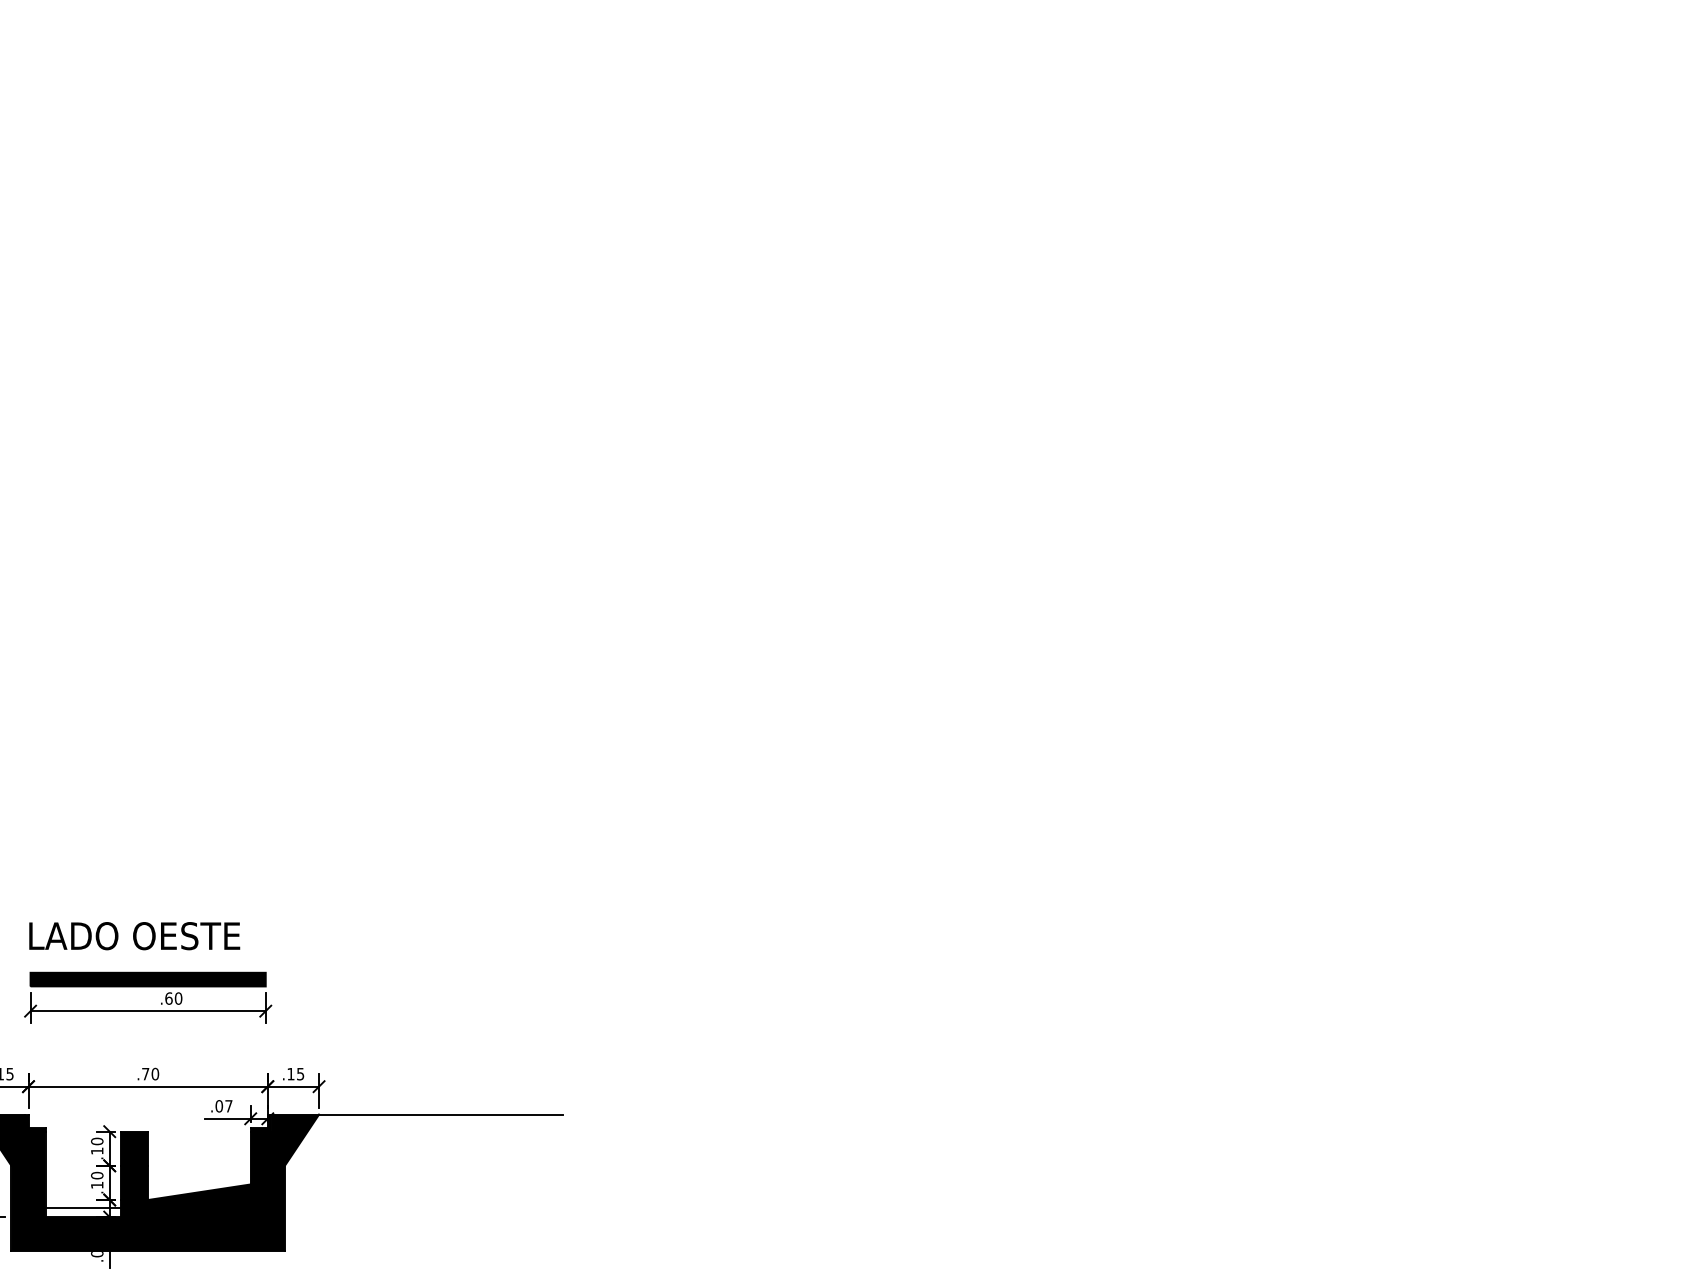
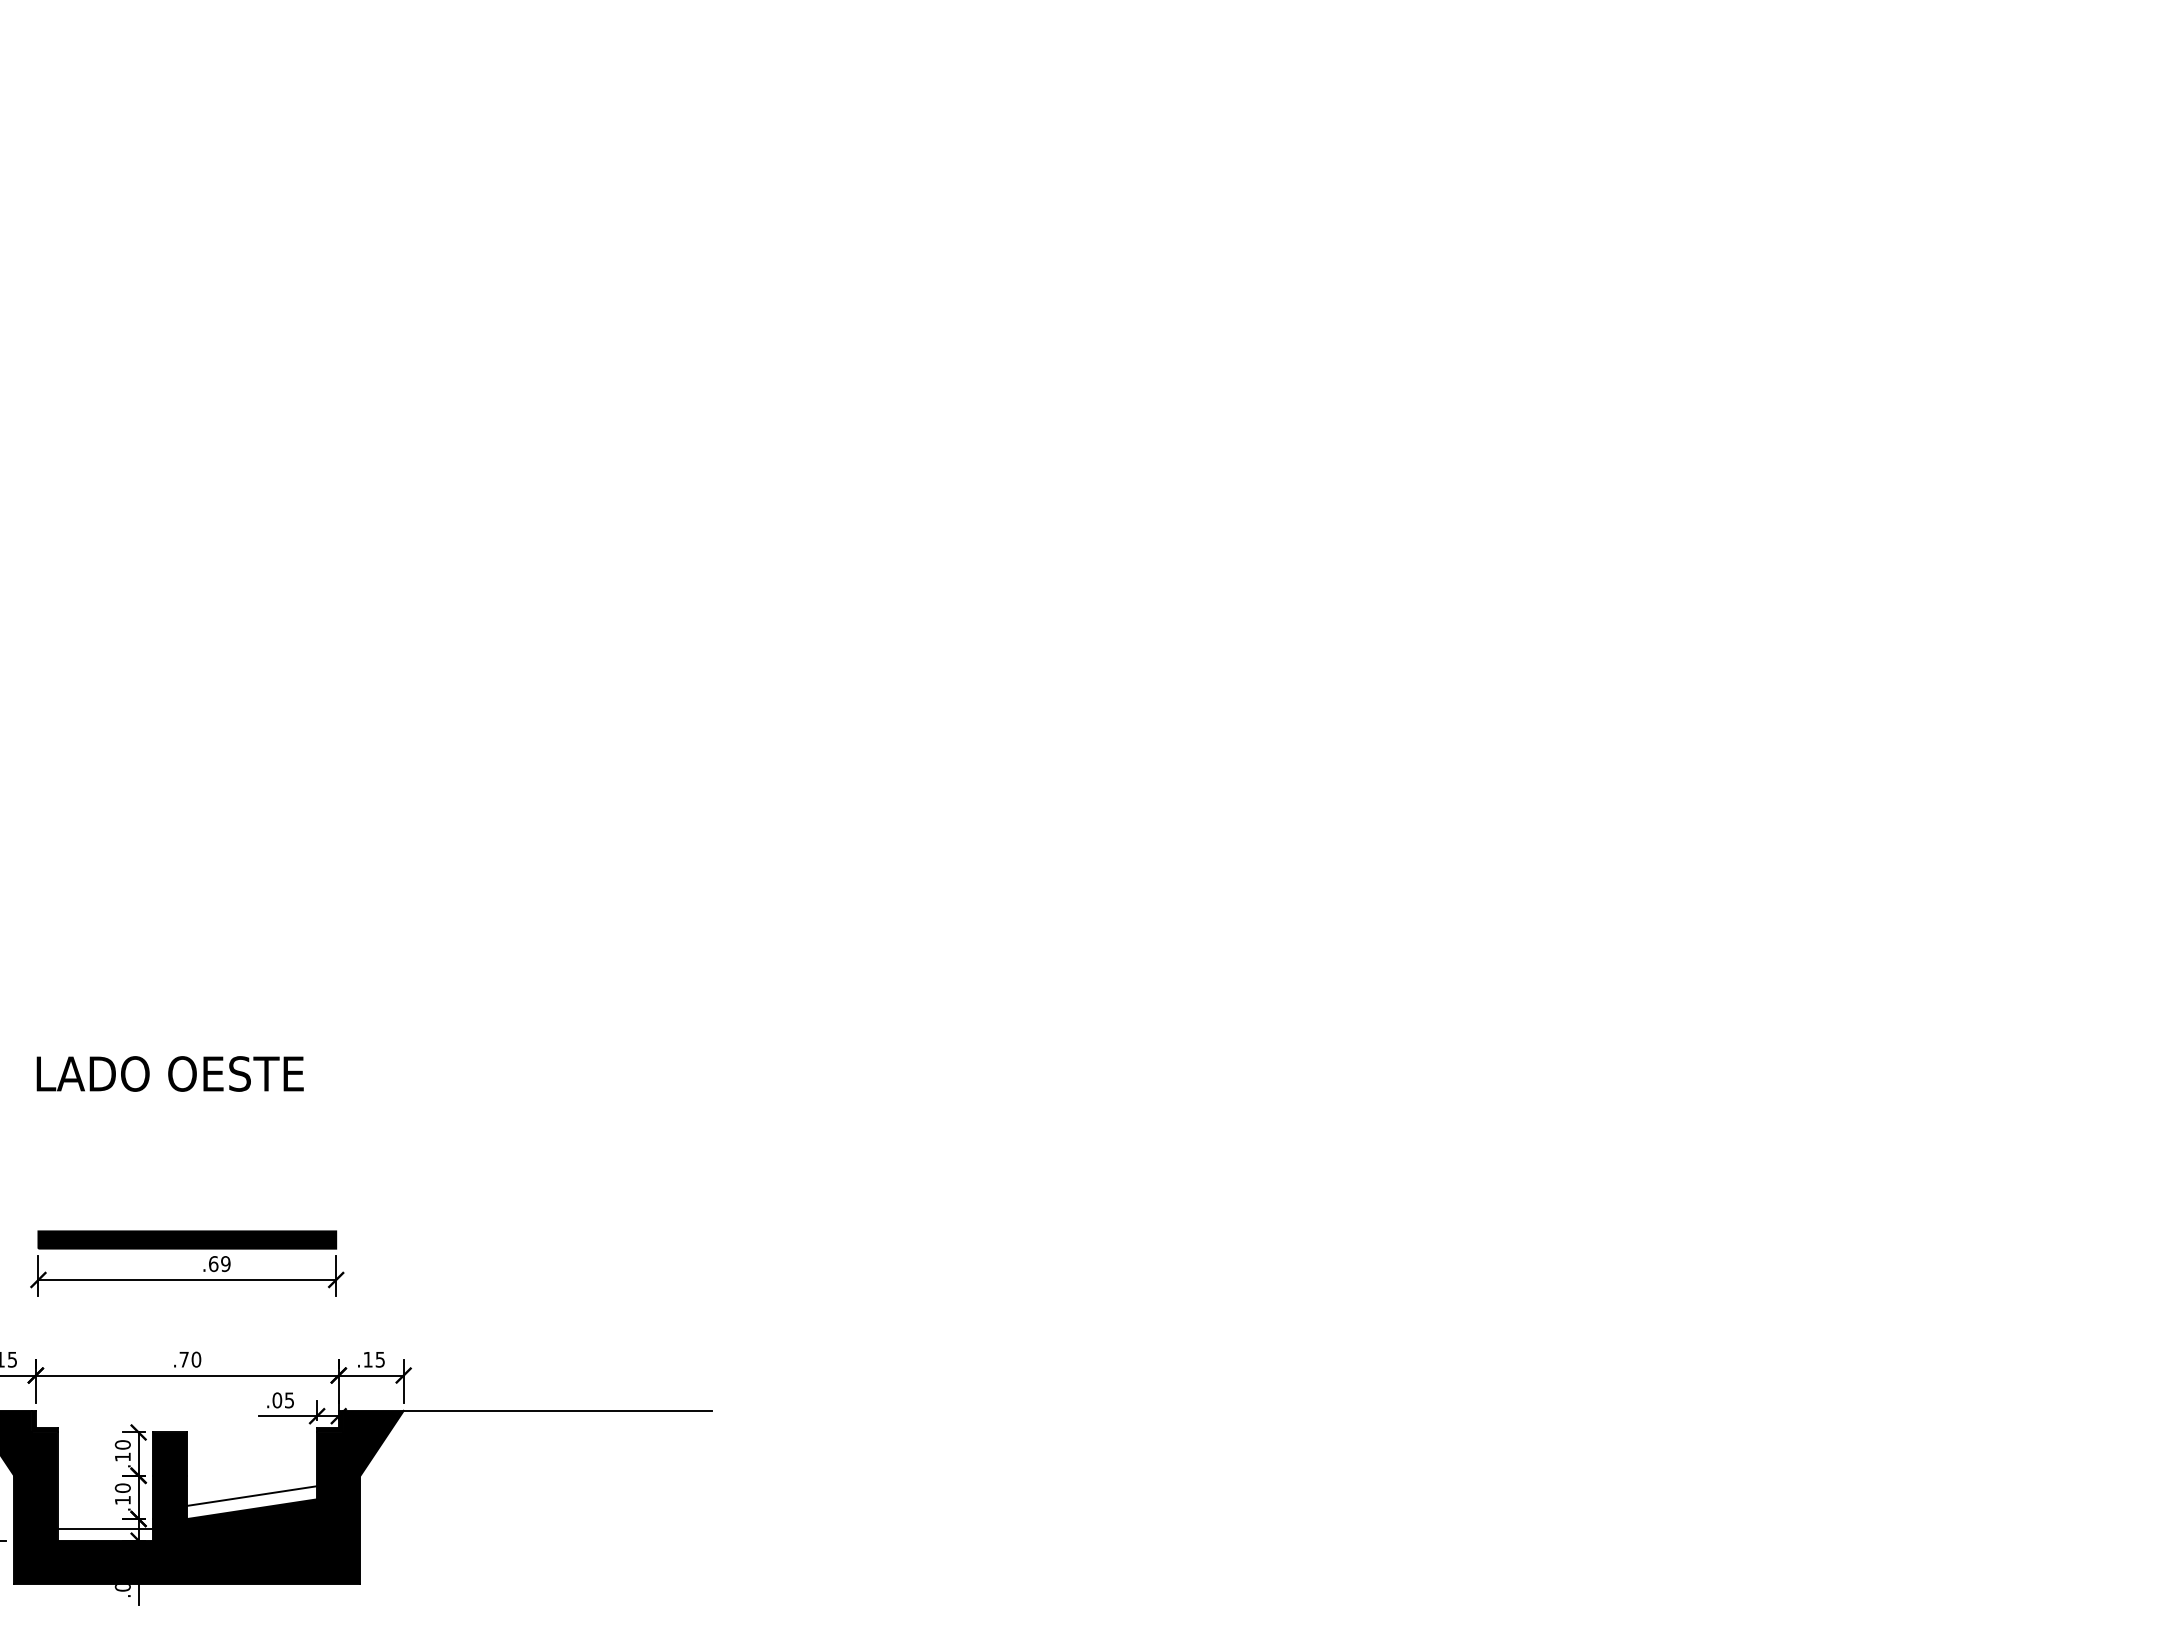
text: (134, 935) -> (169, 1073), moved
text: (178, 998) -> (225, 1264), .60 -> .69
text: (228, 1106) -> (289, 1400), .07 -> .05
line: (199, 1181) -> (252, 1495), added

